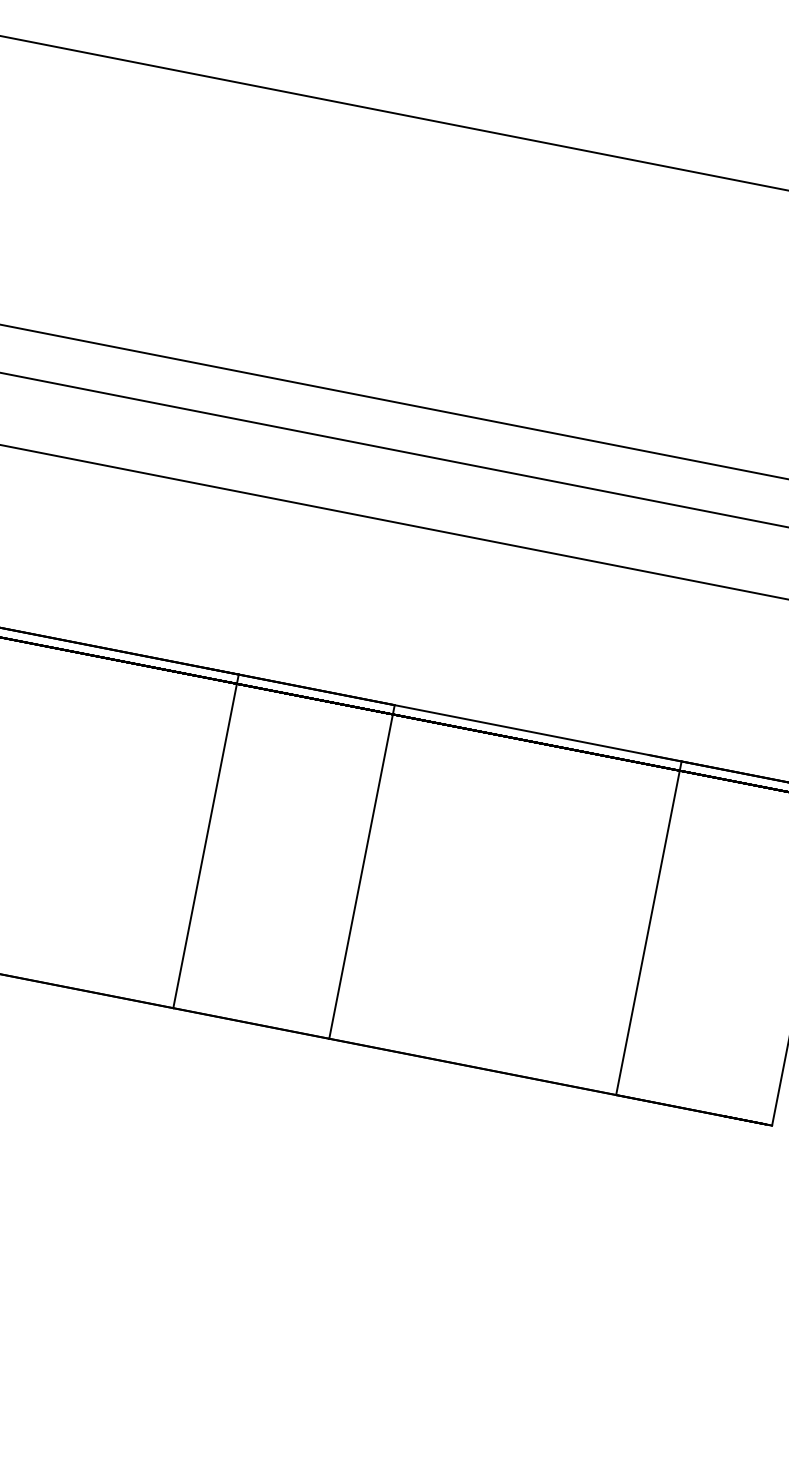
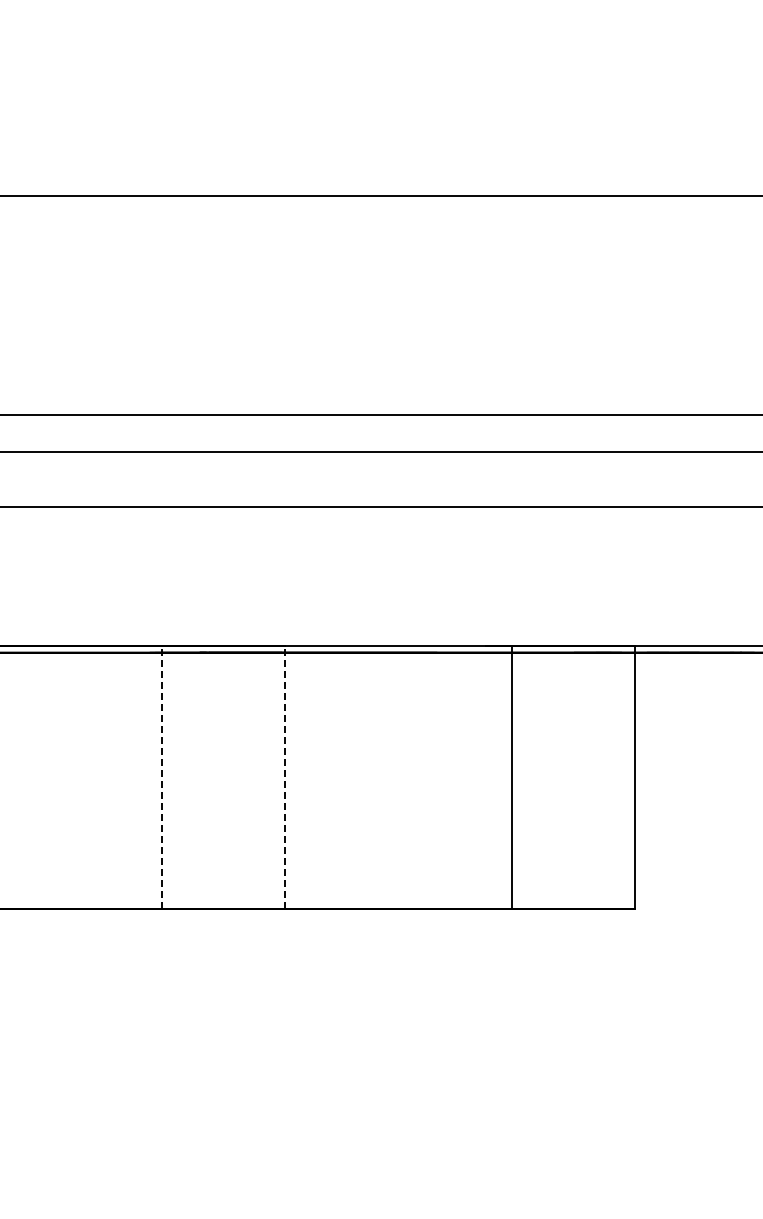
line: (206, 841) -> (162, 777), solid -> dashed
line: (362, 872) -> (285, 777), solid -> dashed

